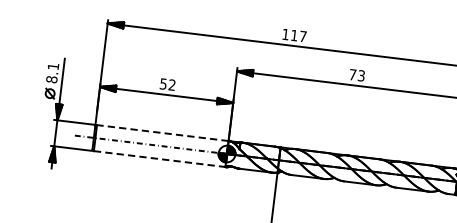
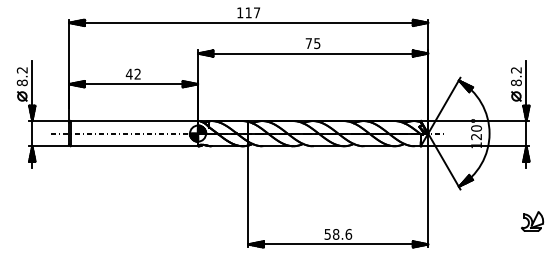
text: (52, 66) -> (21, 70), 8.1 -> 8.2
text: (361, 75) -> (317, 43), 73 -> 75
text: (162, 83) -> (128, 73), 52 -> 42
line: (162, 133) -> (134, 121), dashed -> solid
line: (159, 159) -> (134, 146), dashed -> solid

